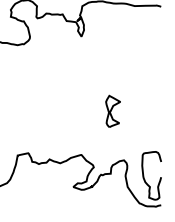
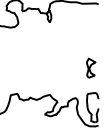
part: (113, 110) -> (91, 67), moved

